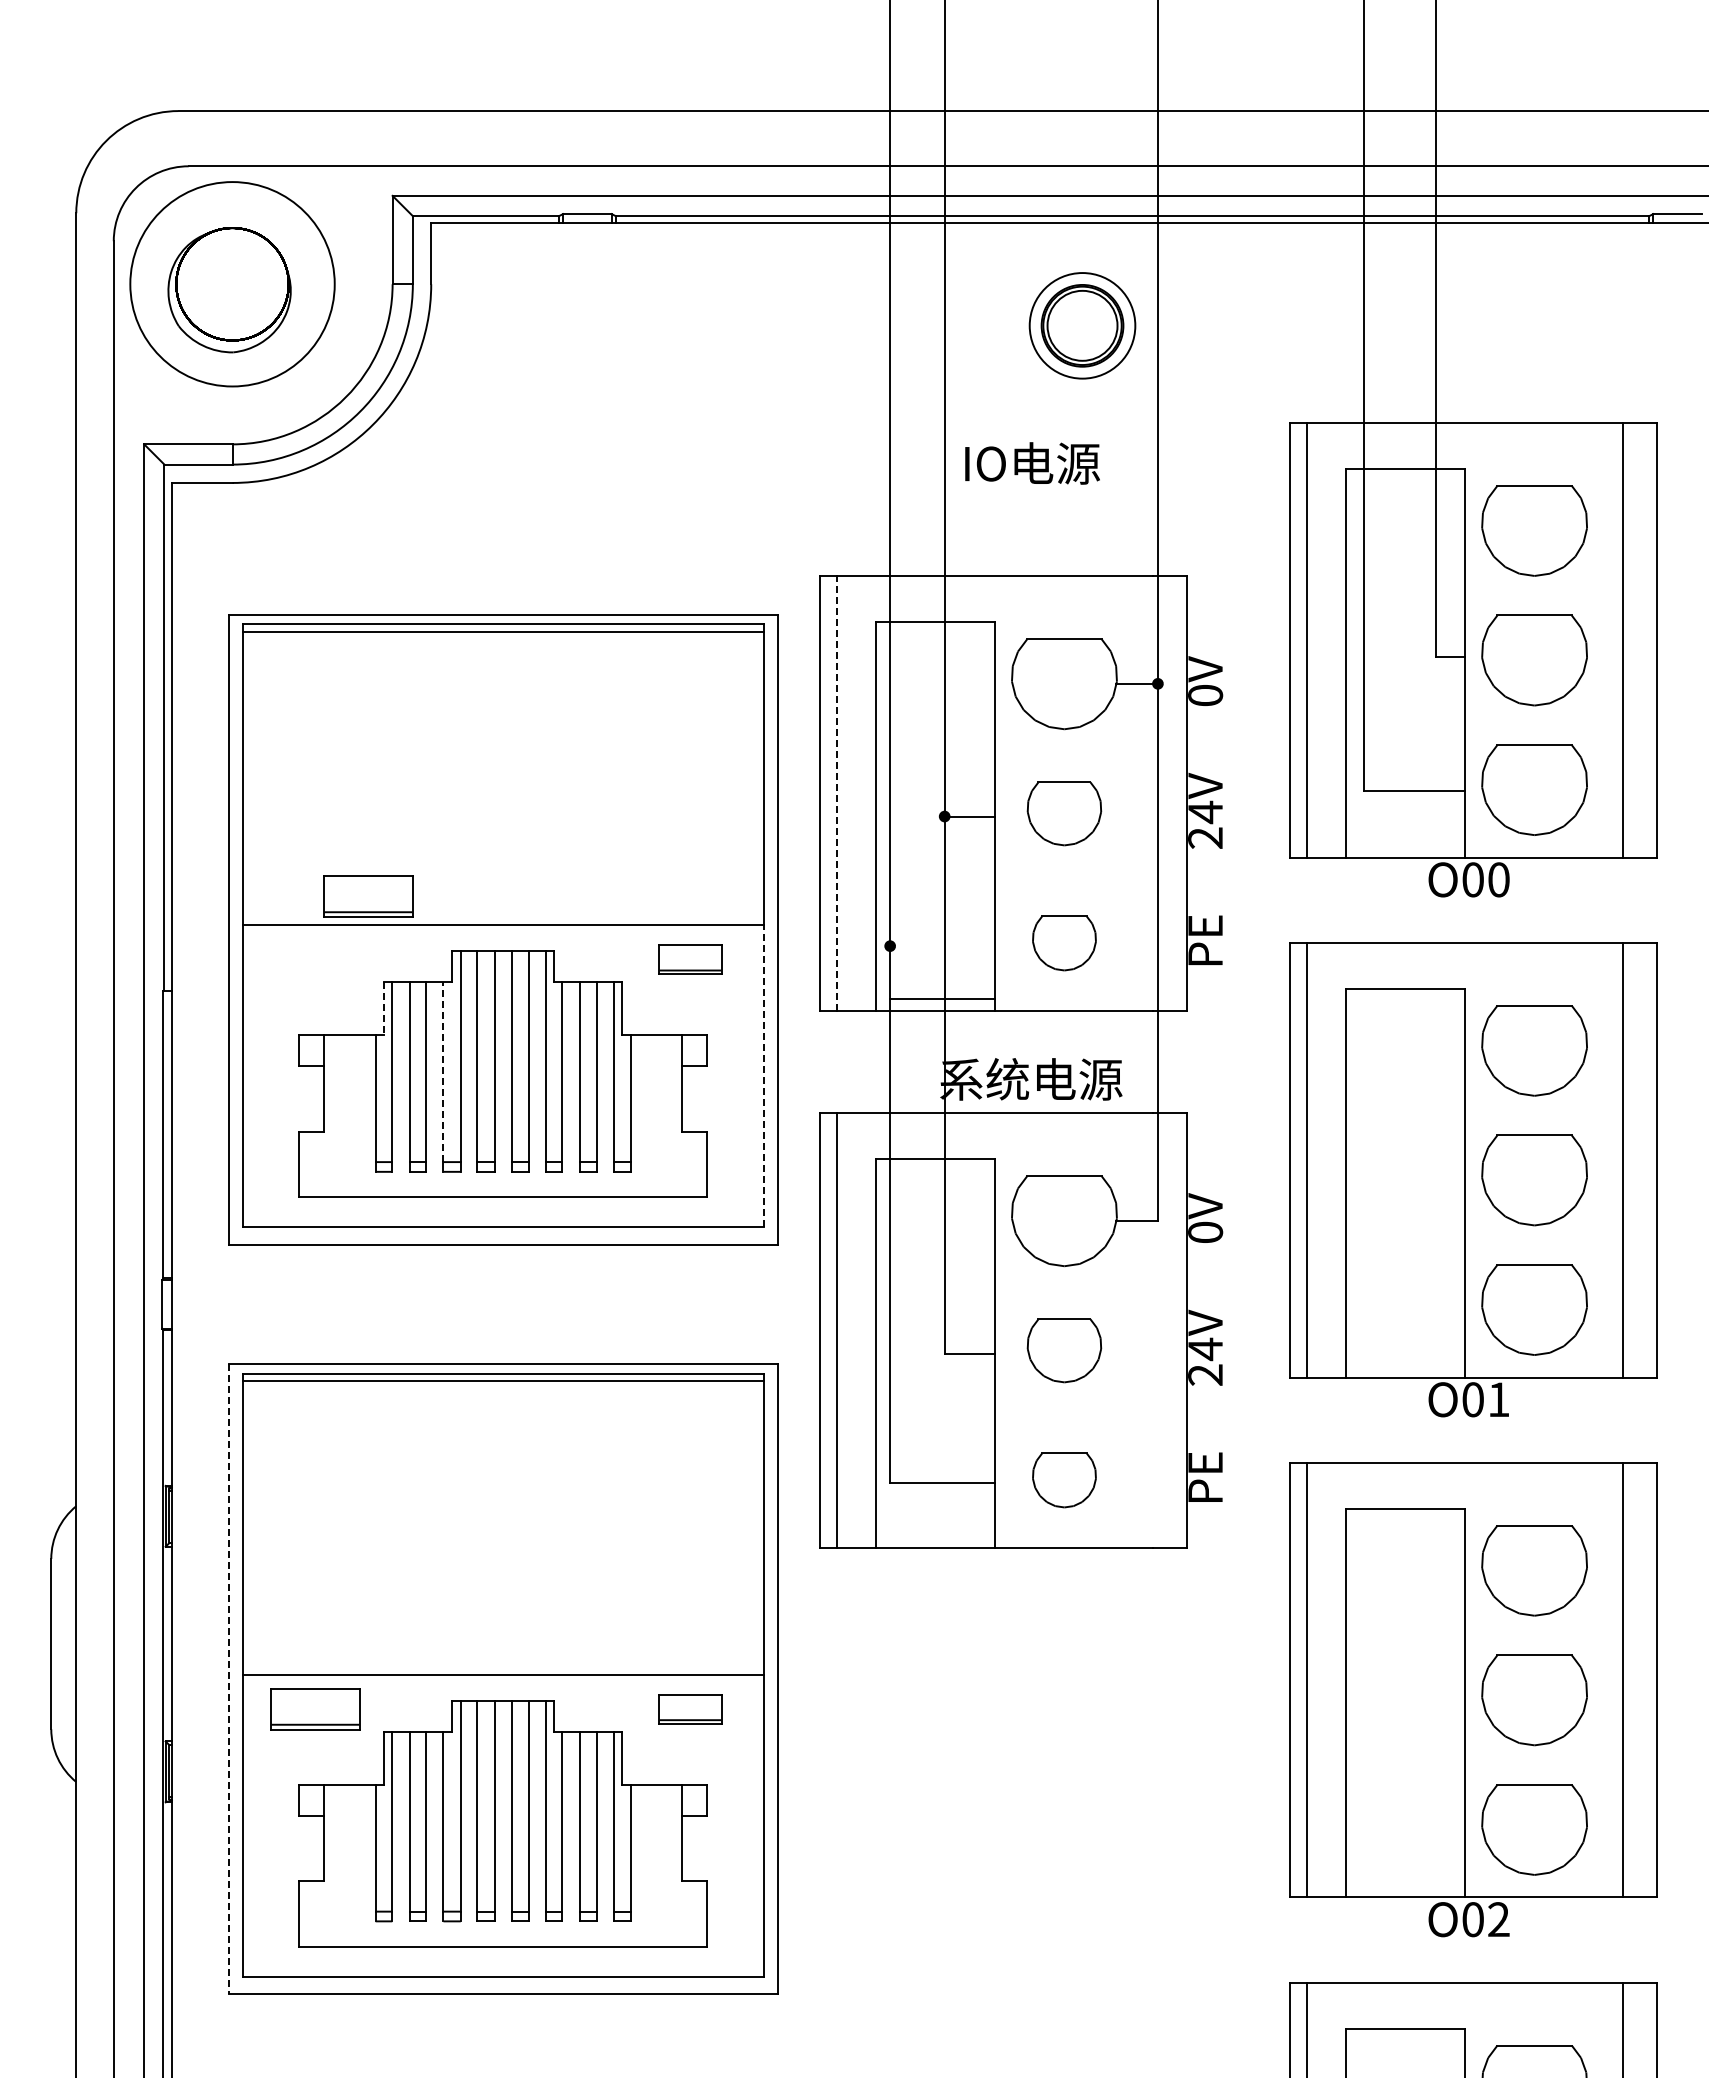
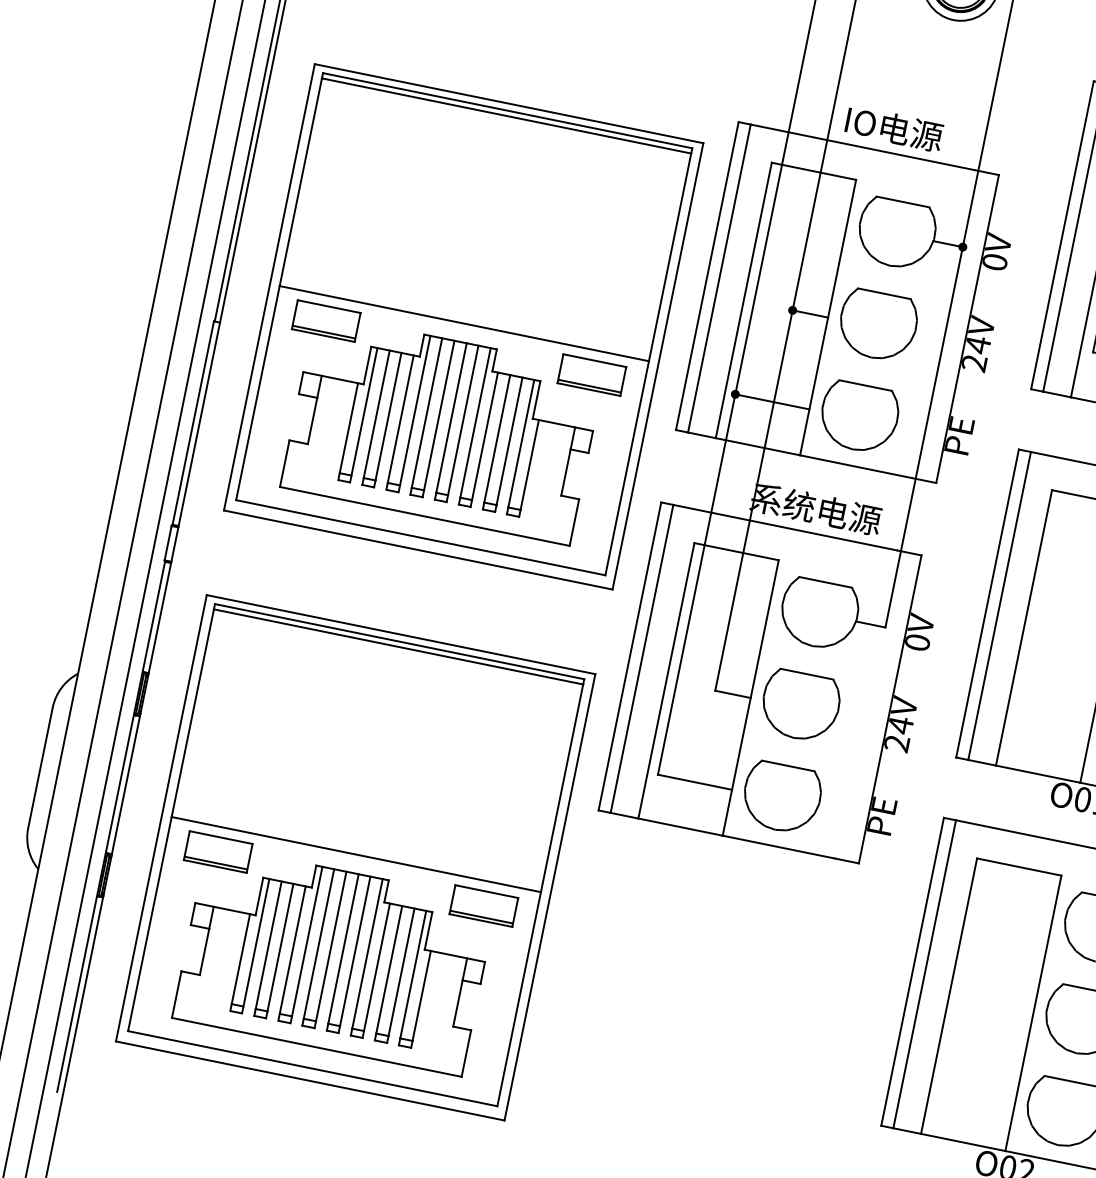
text: (1032, 463) -> (894, 128), moved
line: (836, 793) -> (719, 278), dashed -> solid
part: (1064, 813) -> (877, 325), size x1.43
part: (368, 896) -> (326, 320), moved
part: (1064, 943) -> (859, 417), size x1.67
part: (690, 959) -> (591, 375), size x1.43
line: (942, 999) -> (772, 402), moved
line: (383, 1008) -> (367, 365), dashed -> solid
line: (443, 1072) -> (400, 419), dashed -> solid
line: (763, 1075) -> (626, 467), dashed -> solid
part: (1064, 1350) -> (800, 705), size x1.43
part: (1064, 1480) -> (781, 797), size x1.67
line: (229, 1679) -> (161, 818), dashed -> solid
part: (690, 1709) -> (483, 906), size x1.43

